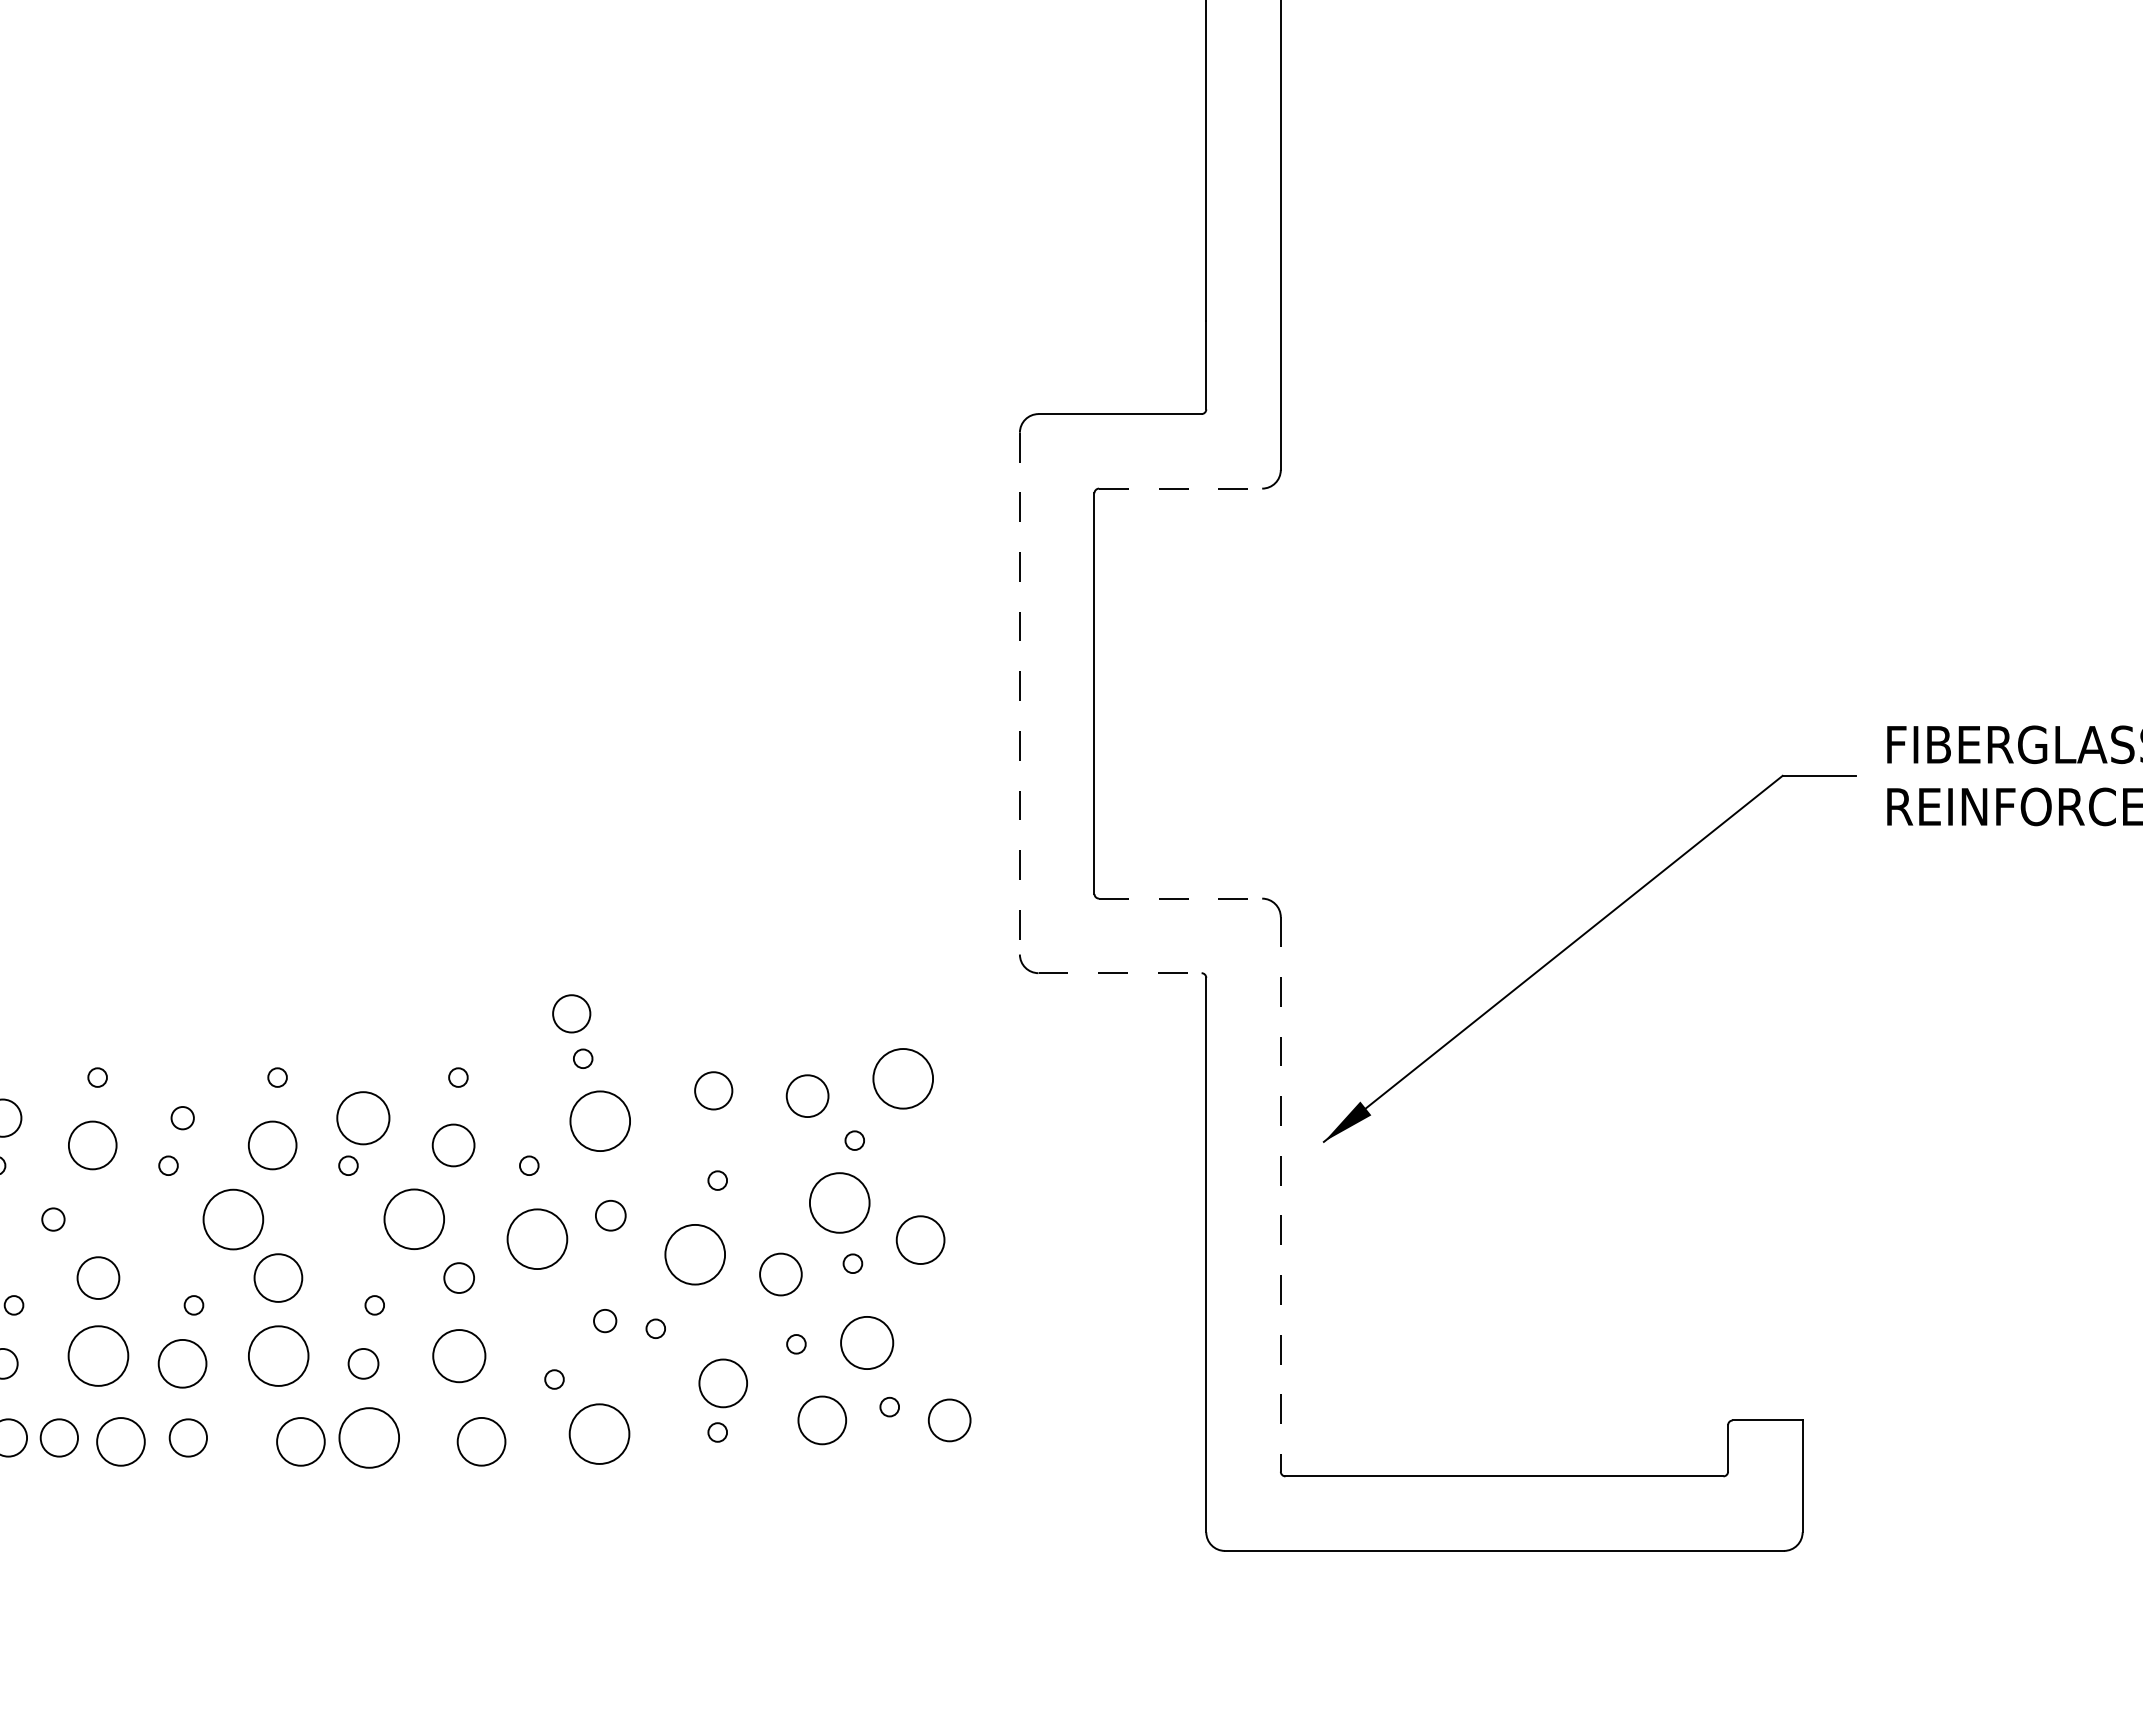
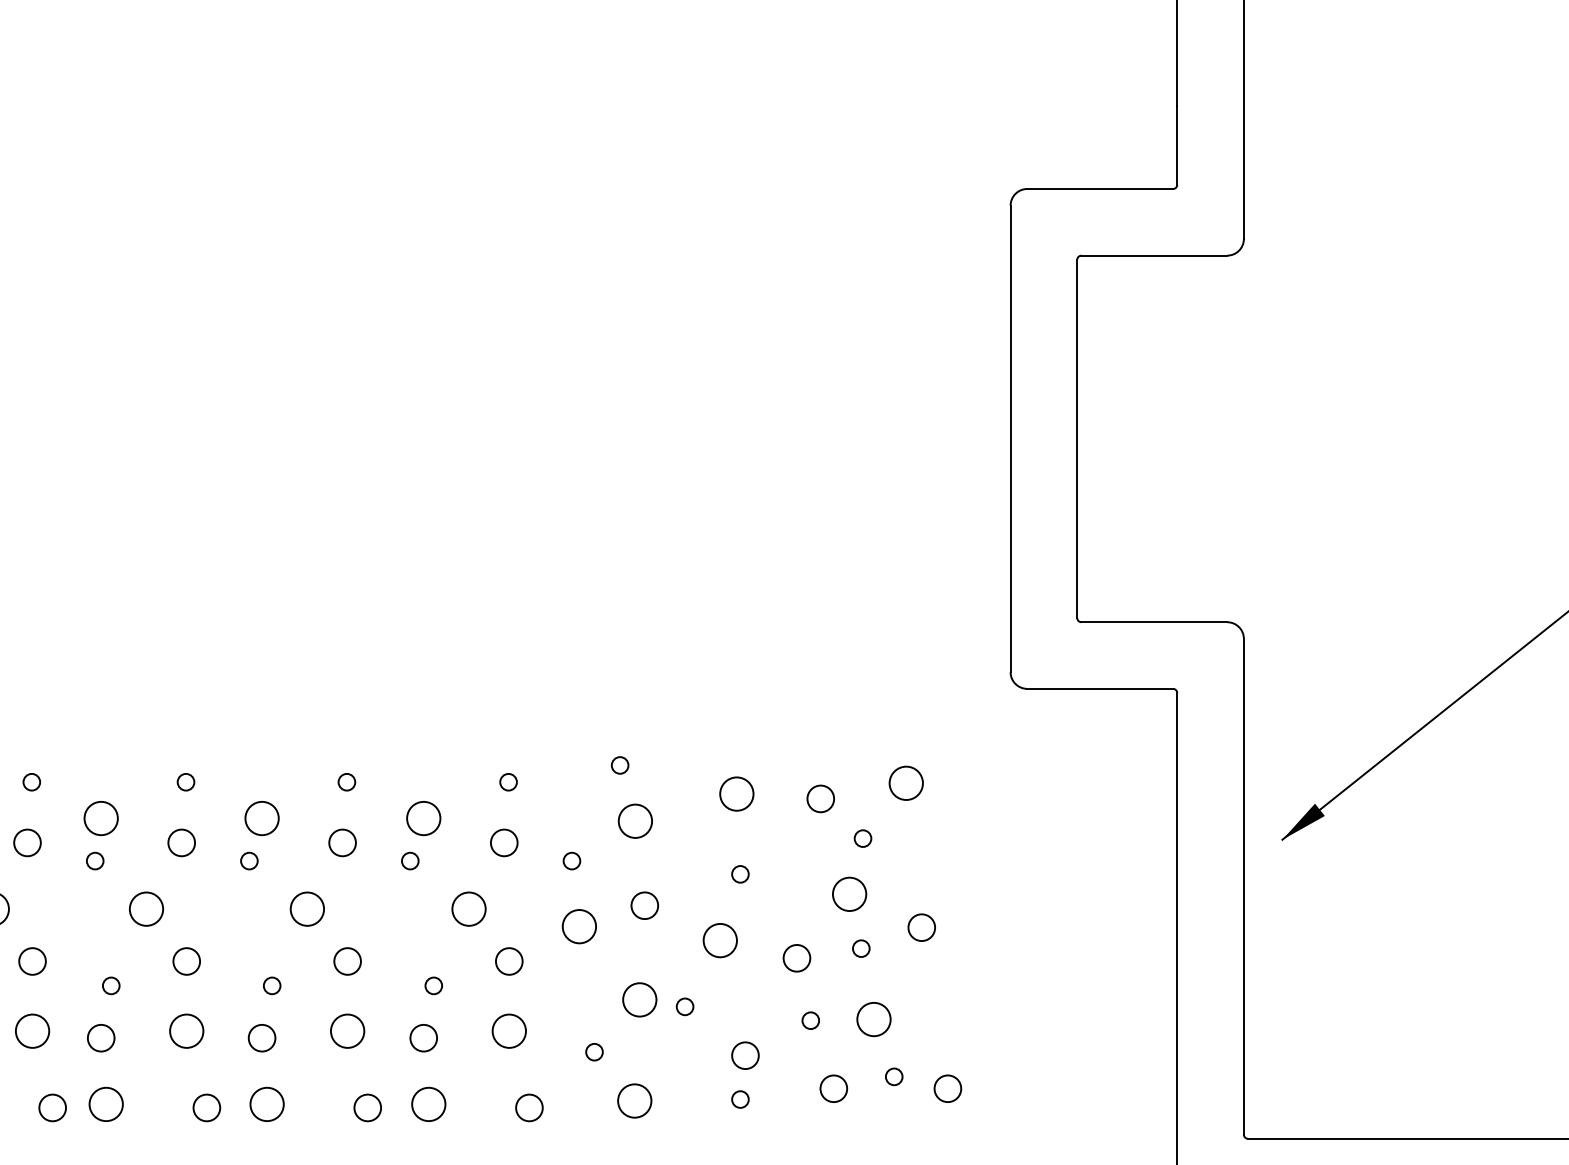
line: (1180, 488) -> (1154, 255), dashed -> solid
line: (1019, 693) -> (1010, 438), dashed -> solid
line: (1180, 898) -> (1154, 622), dashed -> solid
line: (1120, 973) -> (1100, 689), dashed -> solid
circle: (571, 1013) -> (609, 724), removed
circle: (902, 1078) -> (905, 783), size x0.62
circle: (807, 1096) -> (820, 799), size x0.71
circle: (182, 1117) -> (261, 817), size x1.67
circle: (363, 1117) -> (423, 817), size x0.71
circle: (599, 1120) -> (634, 820), size x0.62
circle: (92, 1145) -> (181, 842), size x0.62
circle: (272, 1145) -> (342, 842), size x0.62
circle: (453, 1145) -> (504, 842), size x0.71
line: (1280, 1195) -> (1243, 887), dashed -> solid
circle: (839, 1202) -> (849, 893), size x0.62
circle: (53, 1219) -> (146, 909), size x1.67
circle: (233, 1219) -> (307, 909), size x0.62
circle: (413, 1219) -> (468, 909), size x0.62
circle: (537, 1238) -> (579, 926), size x0.62
circle: (920, 1240) -> (921, 927), size x0.62
circle: (694, 1254) -> (719, 940), size x0.62
circle: (780, 1274) -> (796, 958), size x0.71
circle: (98, 1277) -> (186, 960), size x0.71
circle: (278, 1277) -> (347, 960), size x0.62
circle: (604, 1320) -> (639, 999), size x1.67
circle: (866, 1342) -> (873, 1019), size x0.71
circle: (98, 1355) -> (186, 1030), size x0.62
circle: (277, 1355) -> (346, 1030), size x0.62
circle: (458, 1355) -> (508, 1030), size x0.71
circle: (182, 1363) -> (261, 1037), size x0.62
circle: (723, 1383) -> (745, 1055), size x0.62
circle: (821, 1420) -> (833, 1088), size x0.62
circle: (949, 1420) -> (947, 1088), size x0.71
circle: (599, 1433) -> (634, 1100), size x0.62
circle: (58, 1437) -> (151, 1104), removed
circle: (368, 1437) -> (428, 1104), size x0.62
circle: (120, 1441) -> (206, 1107), size x0.62
circle: (300, 1441) -> (367, 1107), size x0.62
circle: (481, 1441) -> (529, 1107), size x0.62

